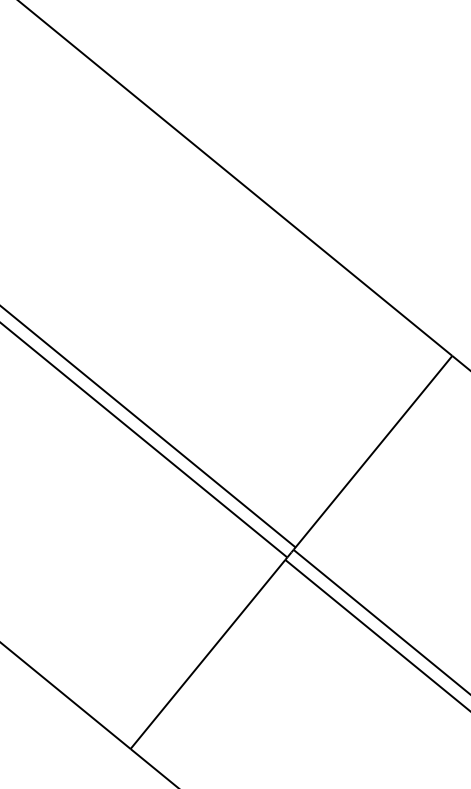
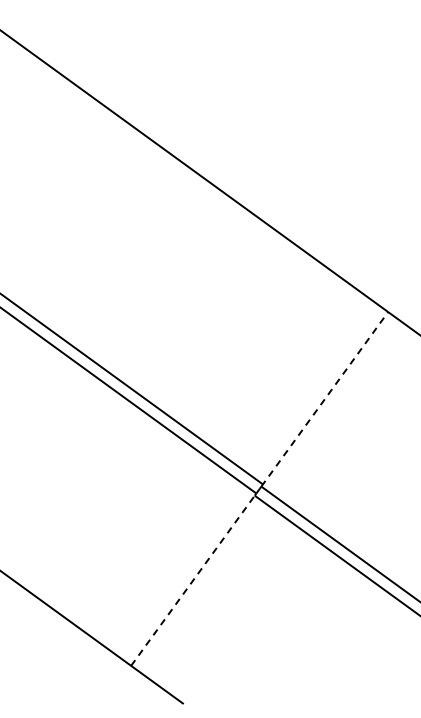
line: (372, 453) -> (324, 399), solid -> dashed
line: (208, 654) -> (193, 580), solid -> dashed

